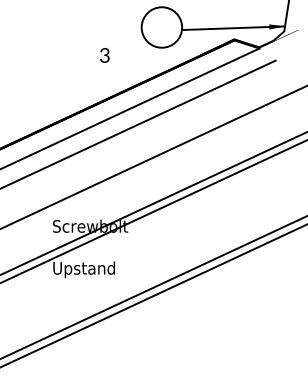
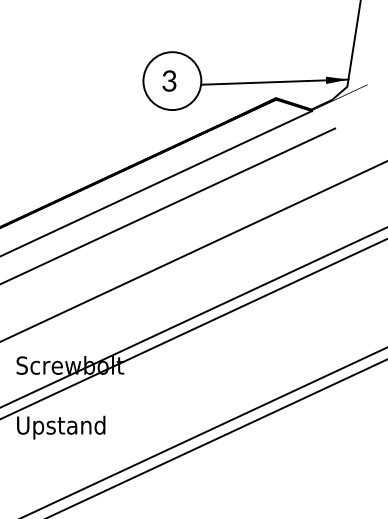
text: (104, 55) -> (168, 81), moved

